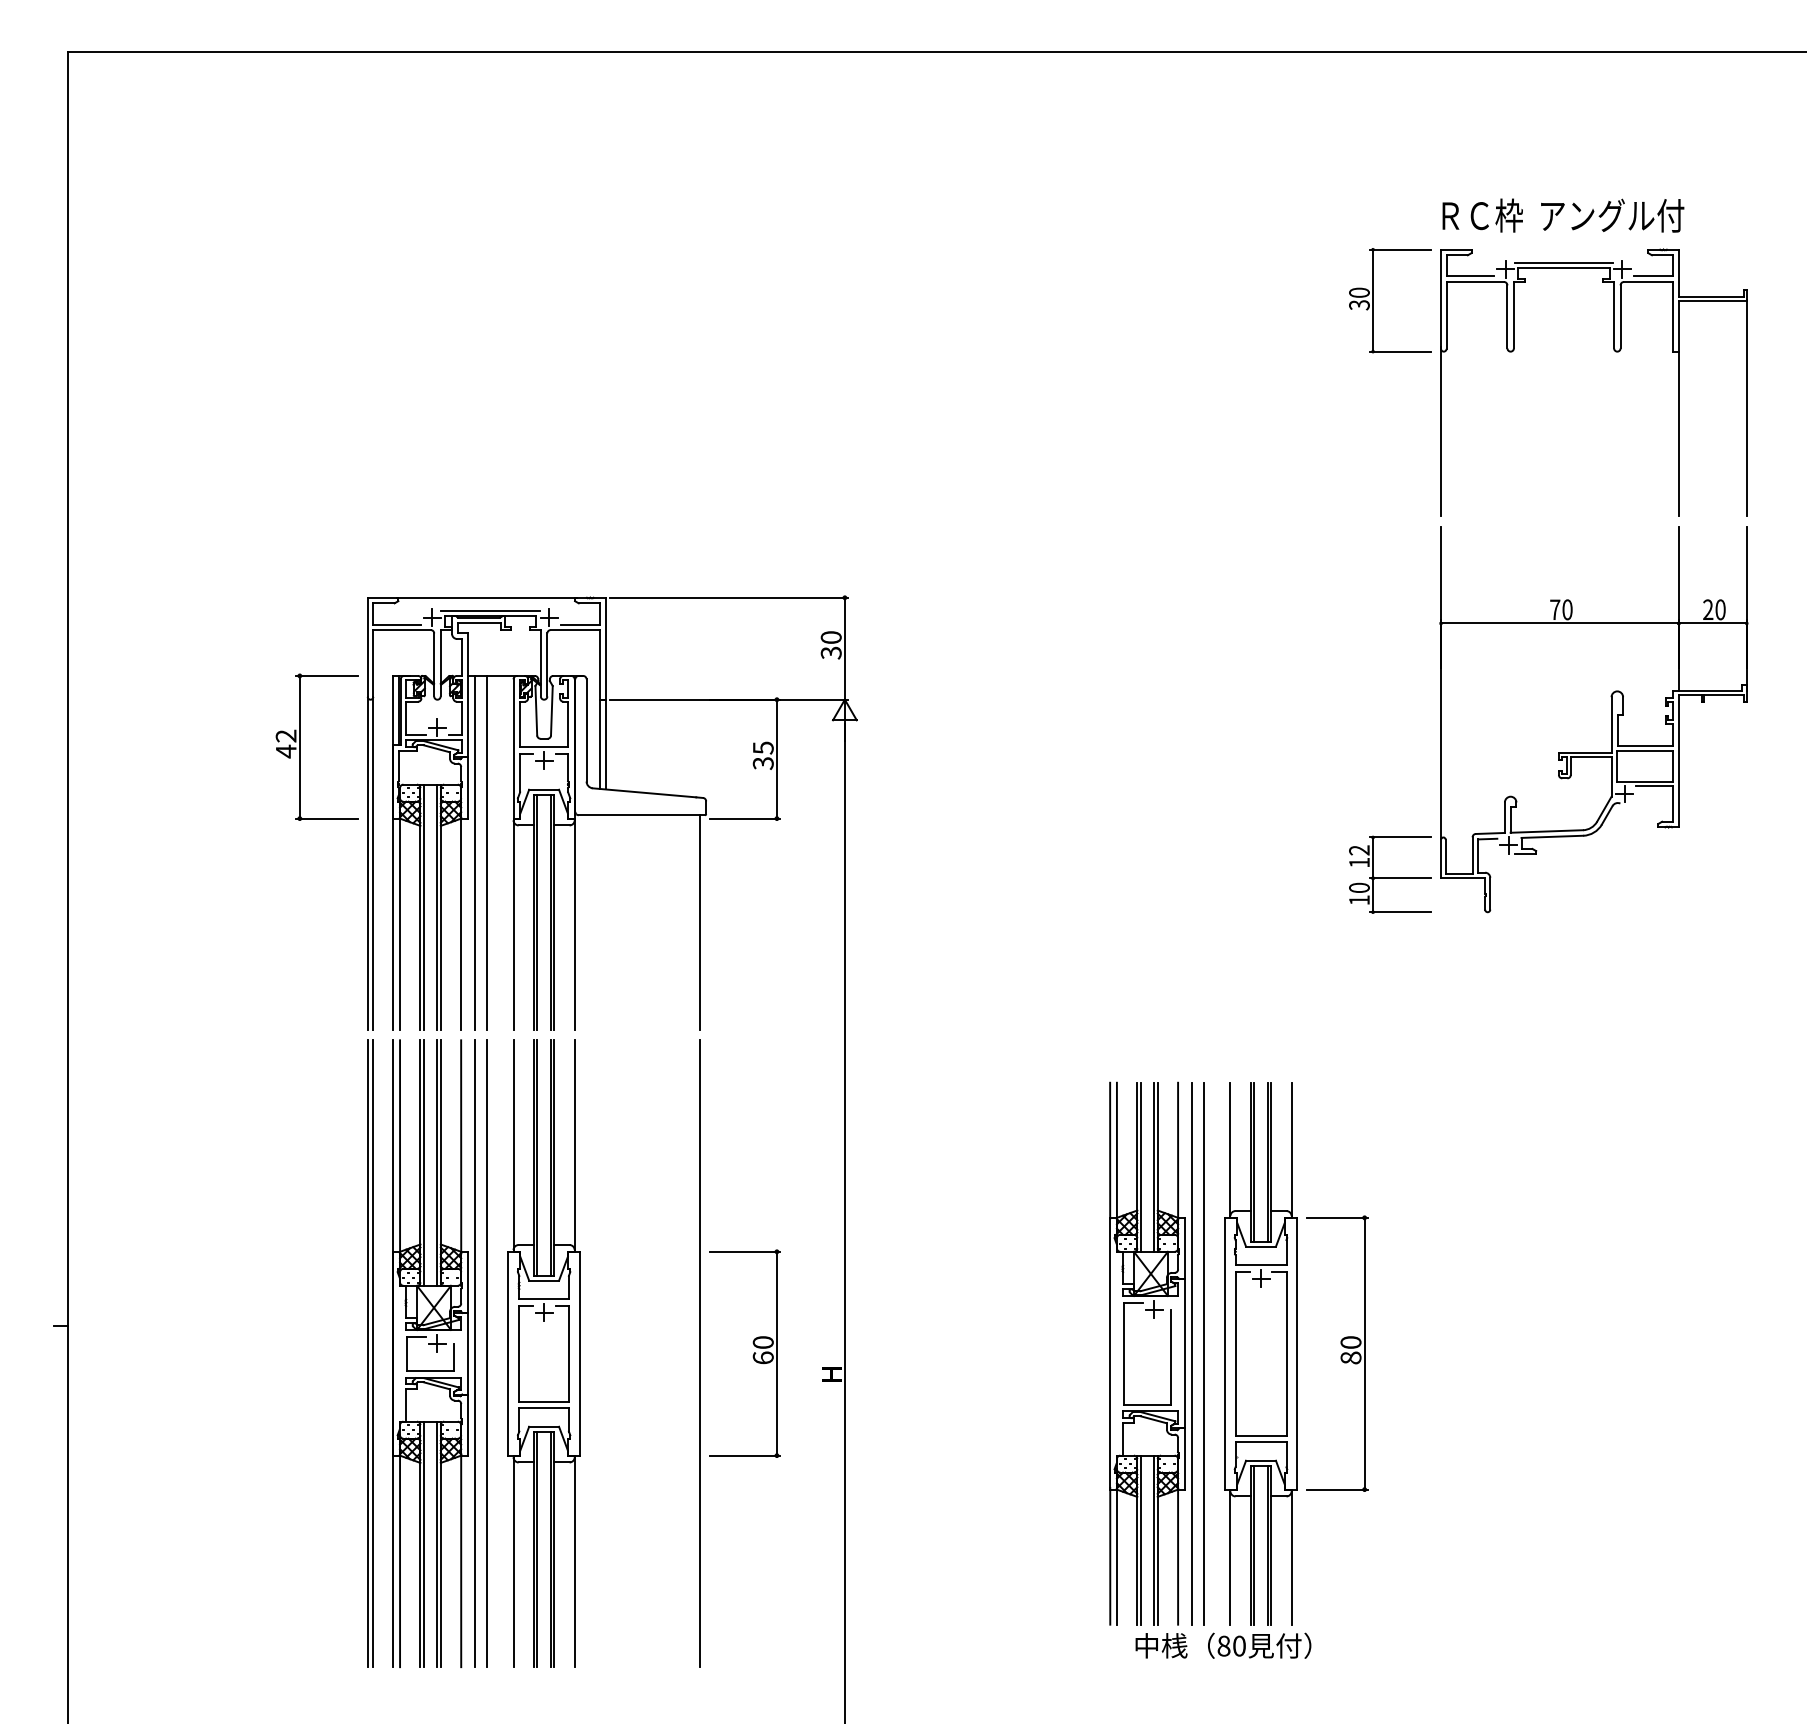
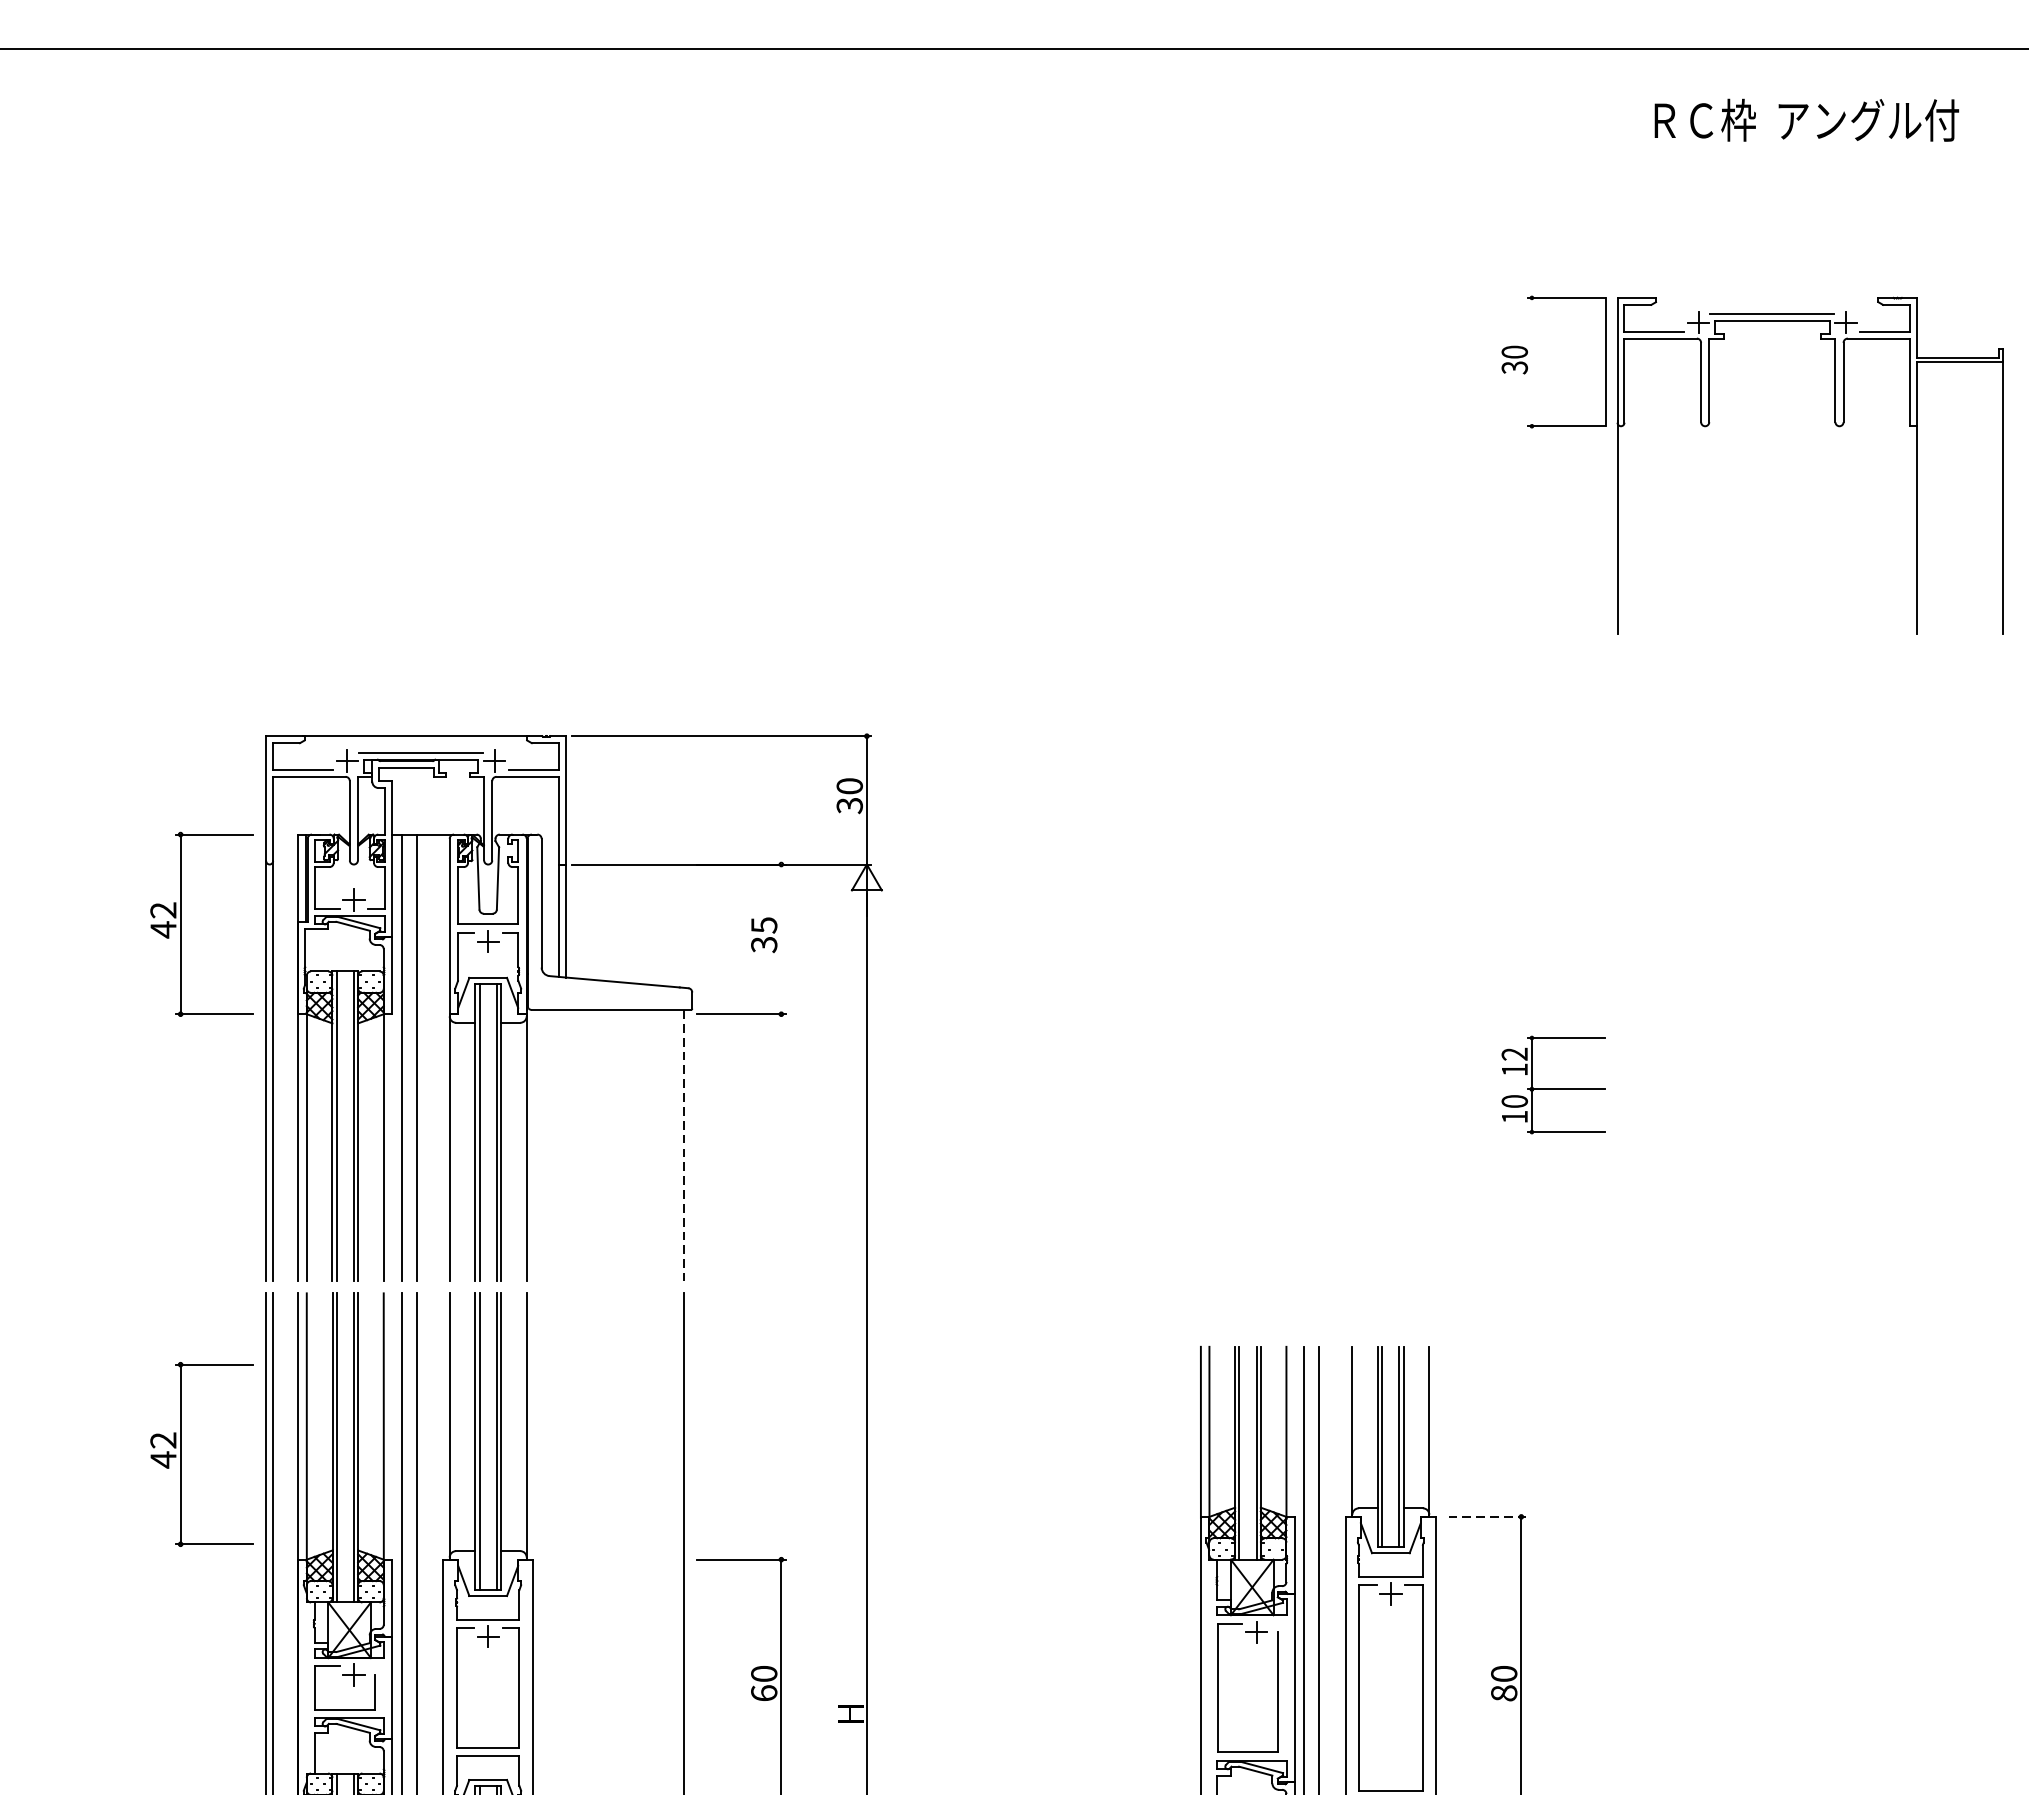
text: (1563, 215) -> (1806, 120), moved
line: (1373, 300) -> (1606, 361), moved
part: (1593, 719) -> (1809, 889), removed
line: (776, 758) -> (780, 938), removed
line: (699, 923) -> (683, 1146), solid -> dashed
part: (300, 1167) -> (181, 1453), added
line: (1337, 1217) -> (1487, 1516), solid -> dashed

